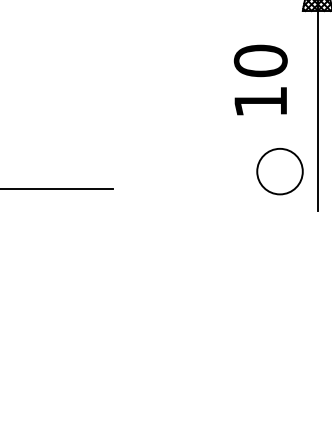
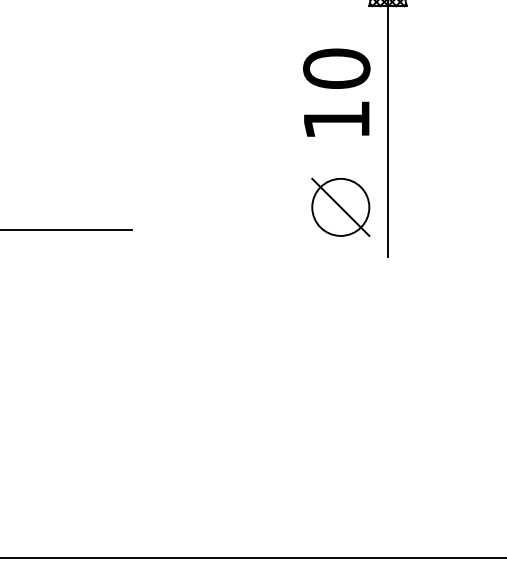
text: (260, 79) -> (336, 92), moved
line: (279, 170) -> (340, 206), added

